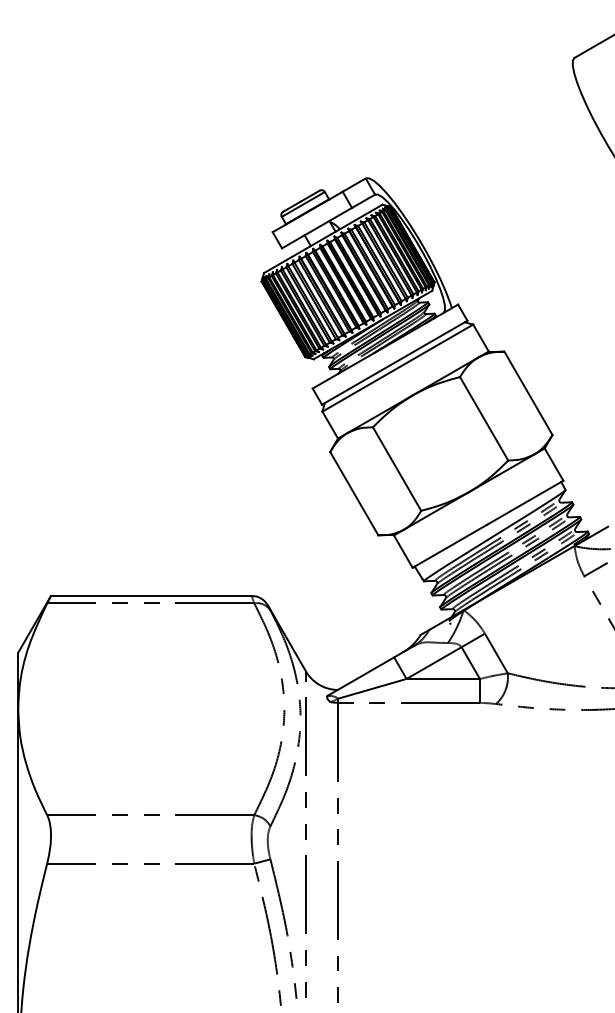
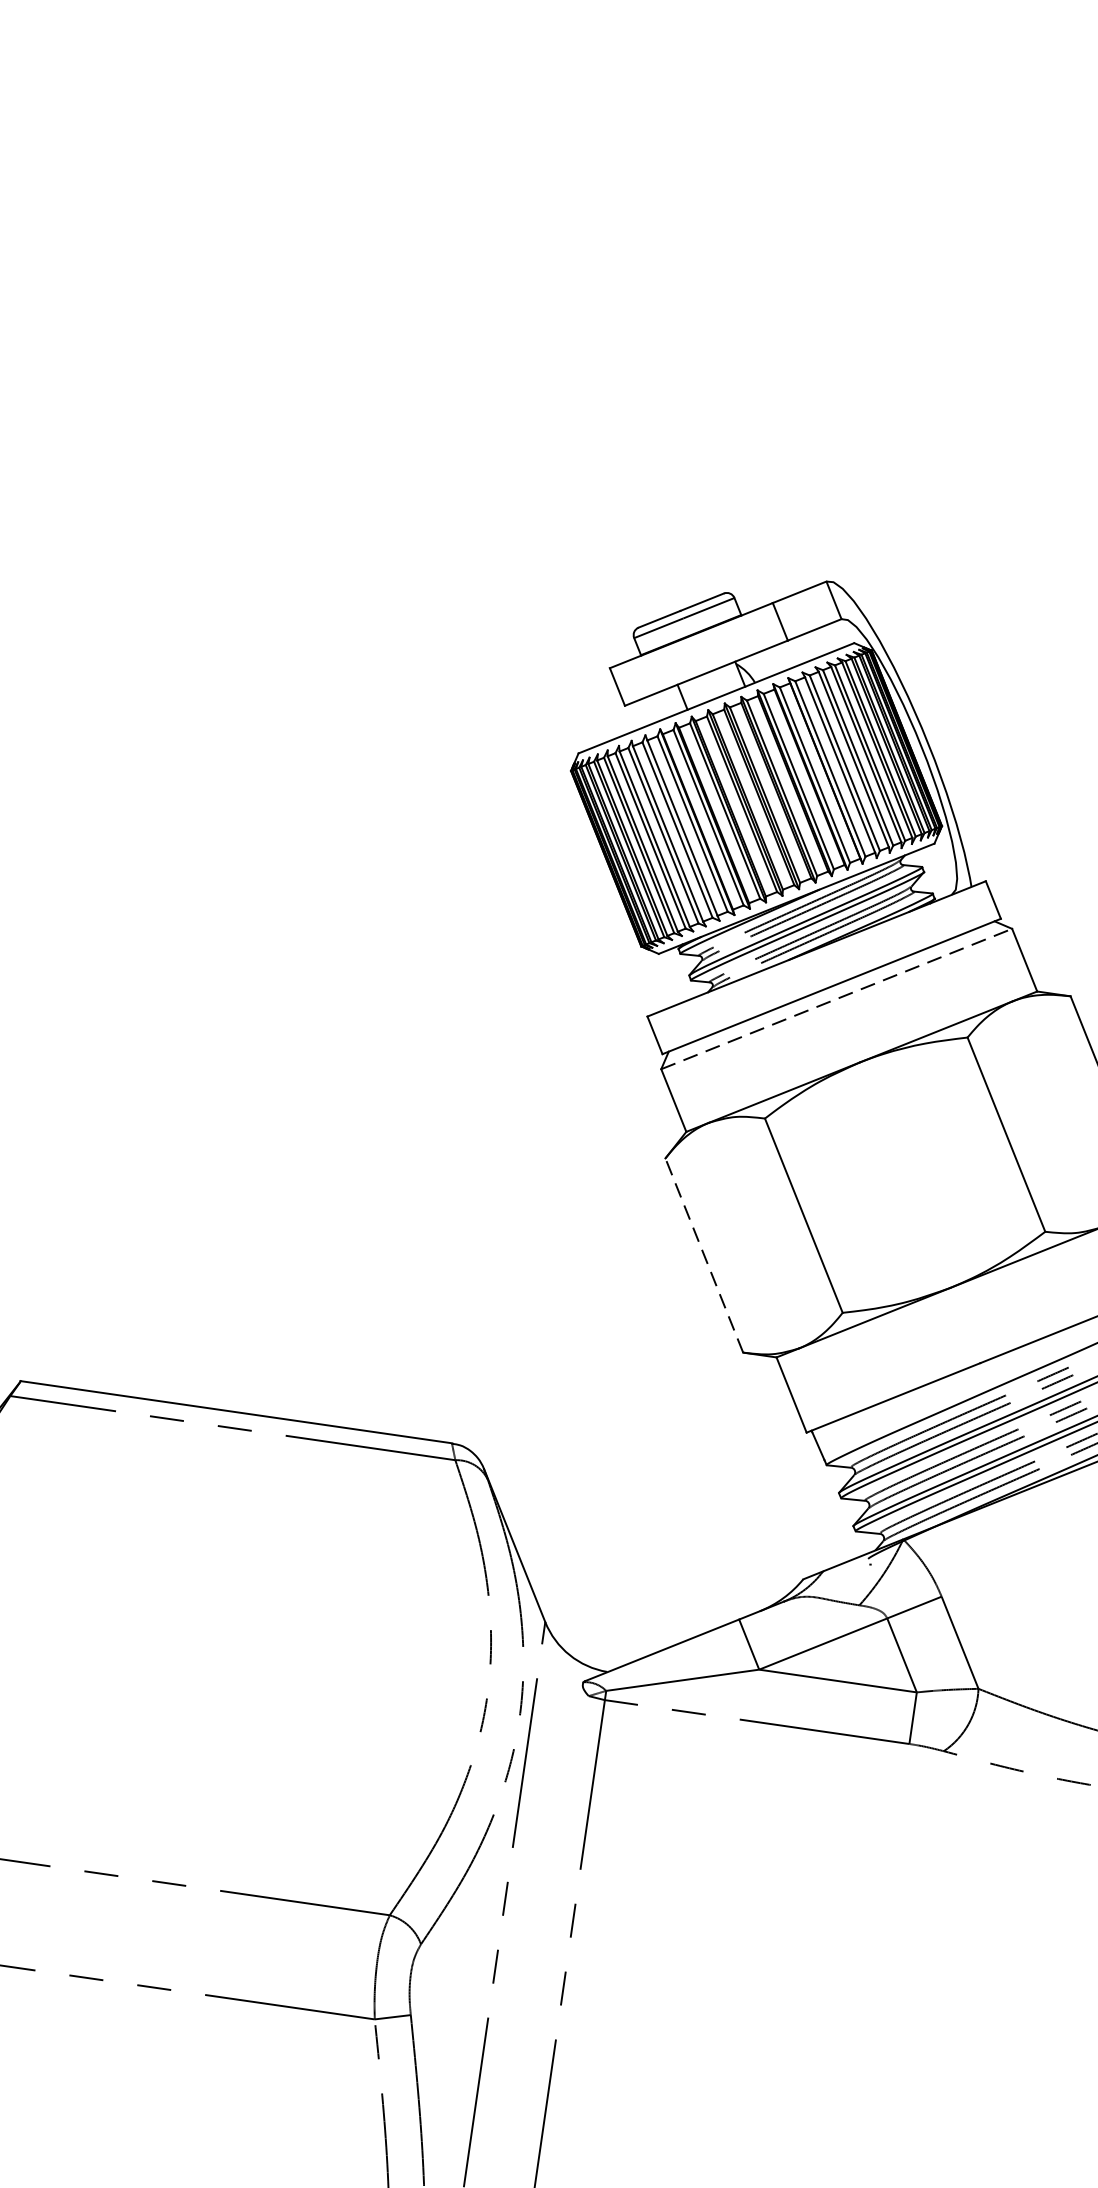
line: (398, 367) -> (838, 997), solid -> dashed
line: (354, 493) -> (704, 1255), solid -> dashed

